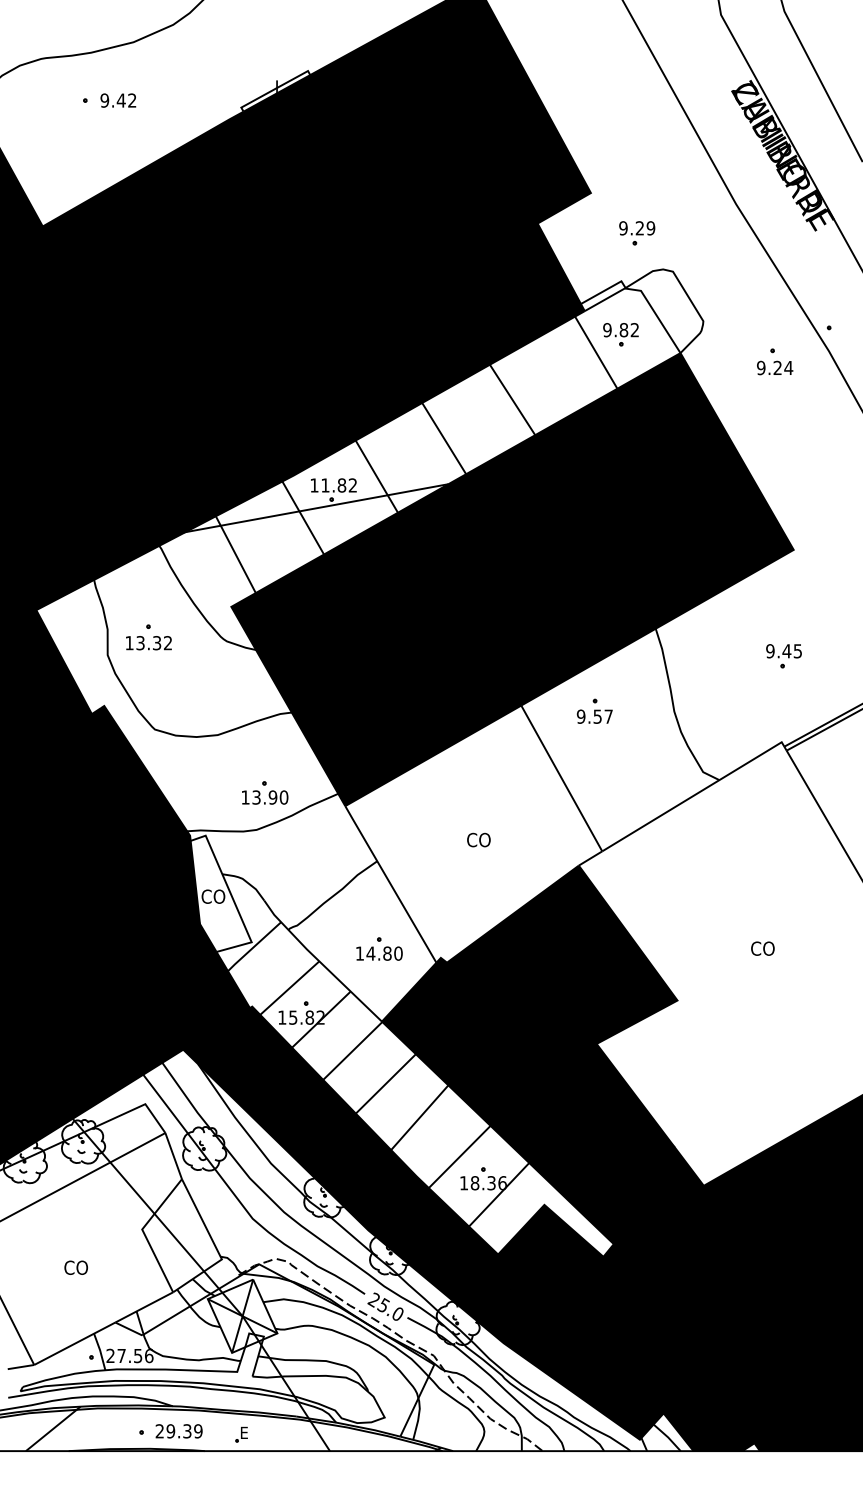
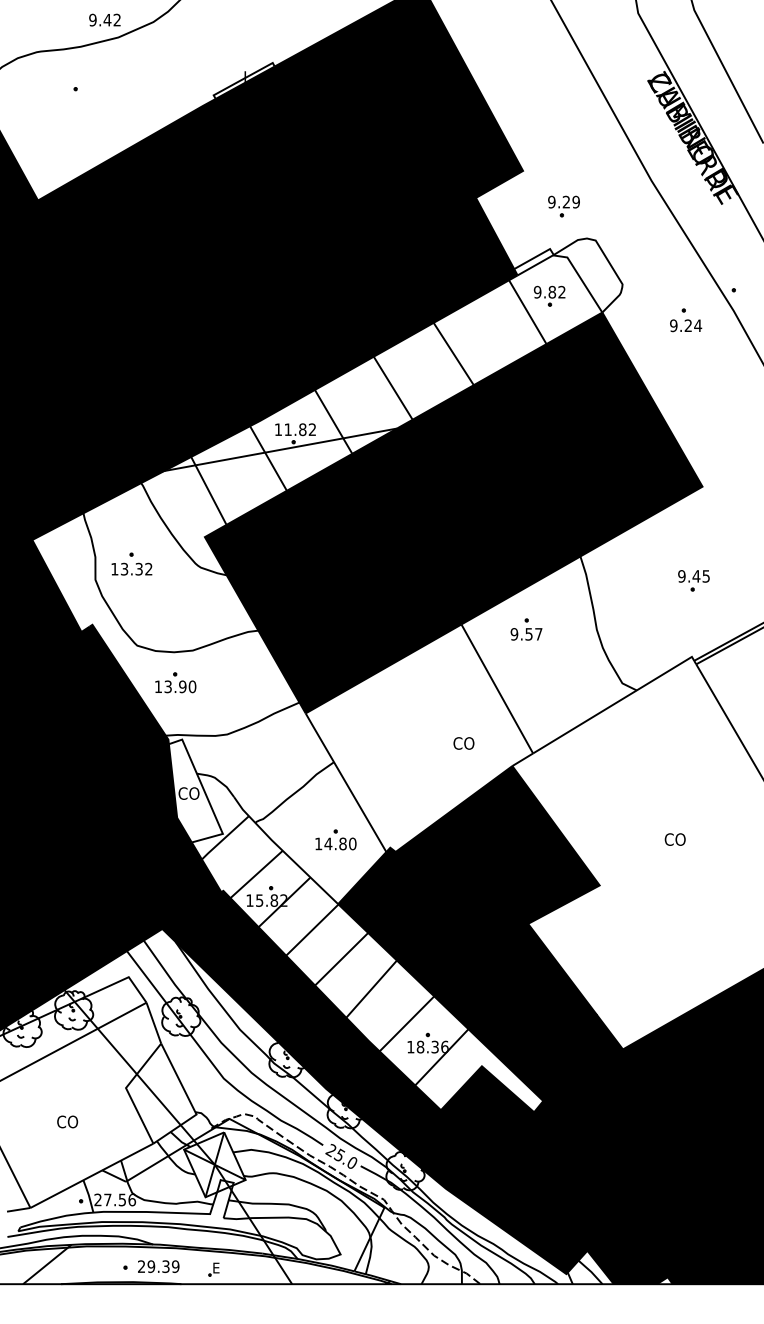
text: (117, 99) -> (104, 19), moved
part: (264, 792) -> (175, 682), moved
text: (478, 840) -> (463, 743), moved

